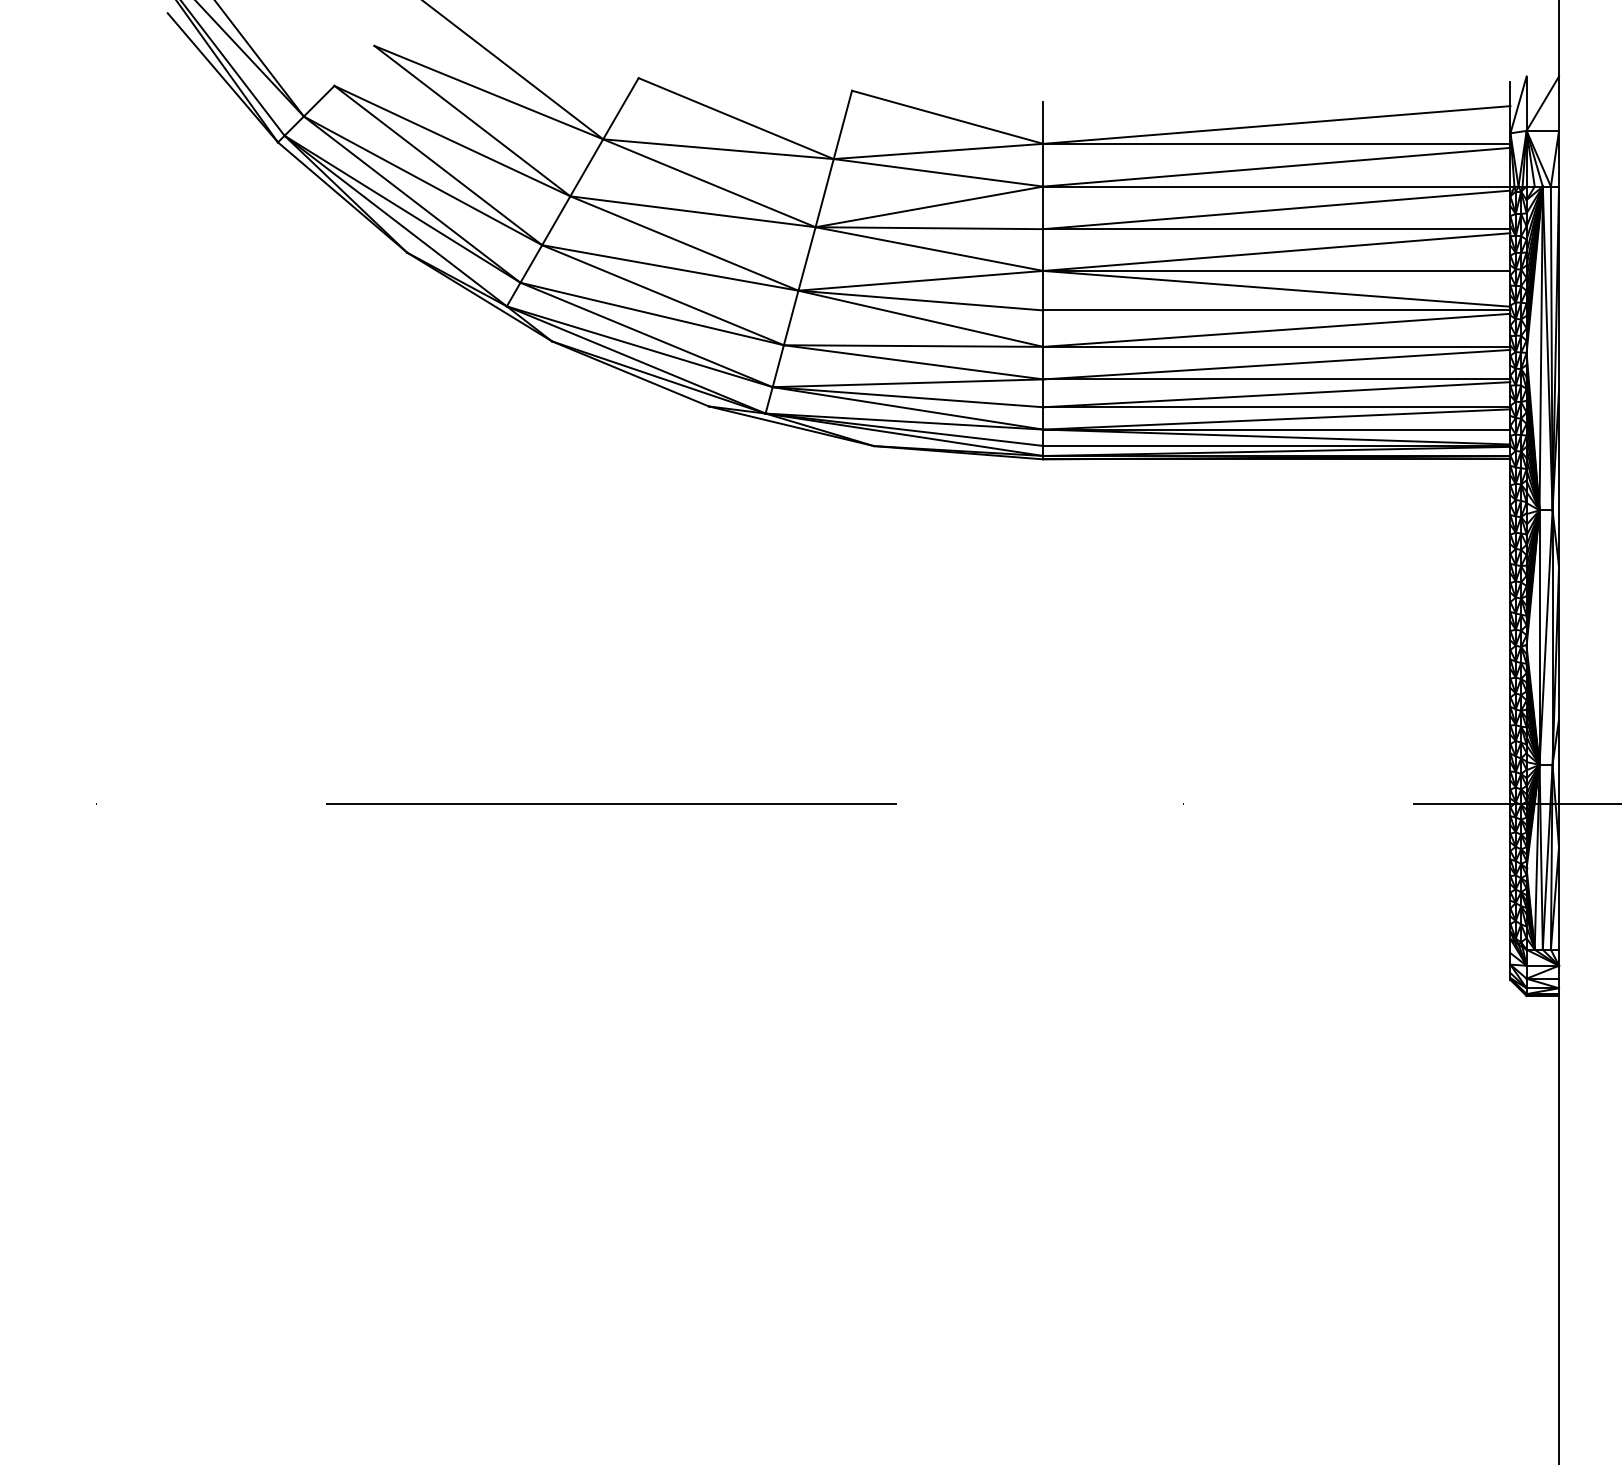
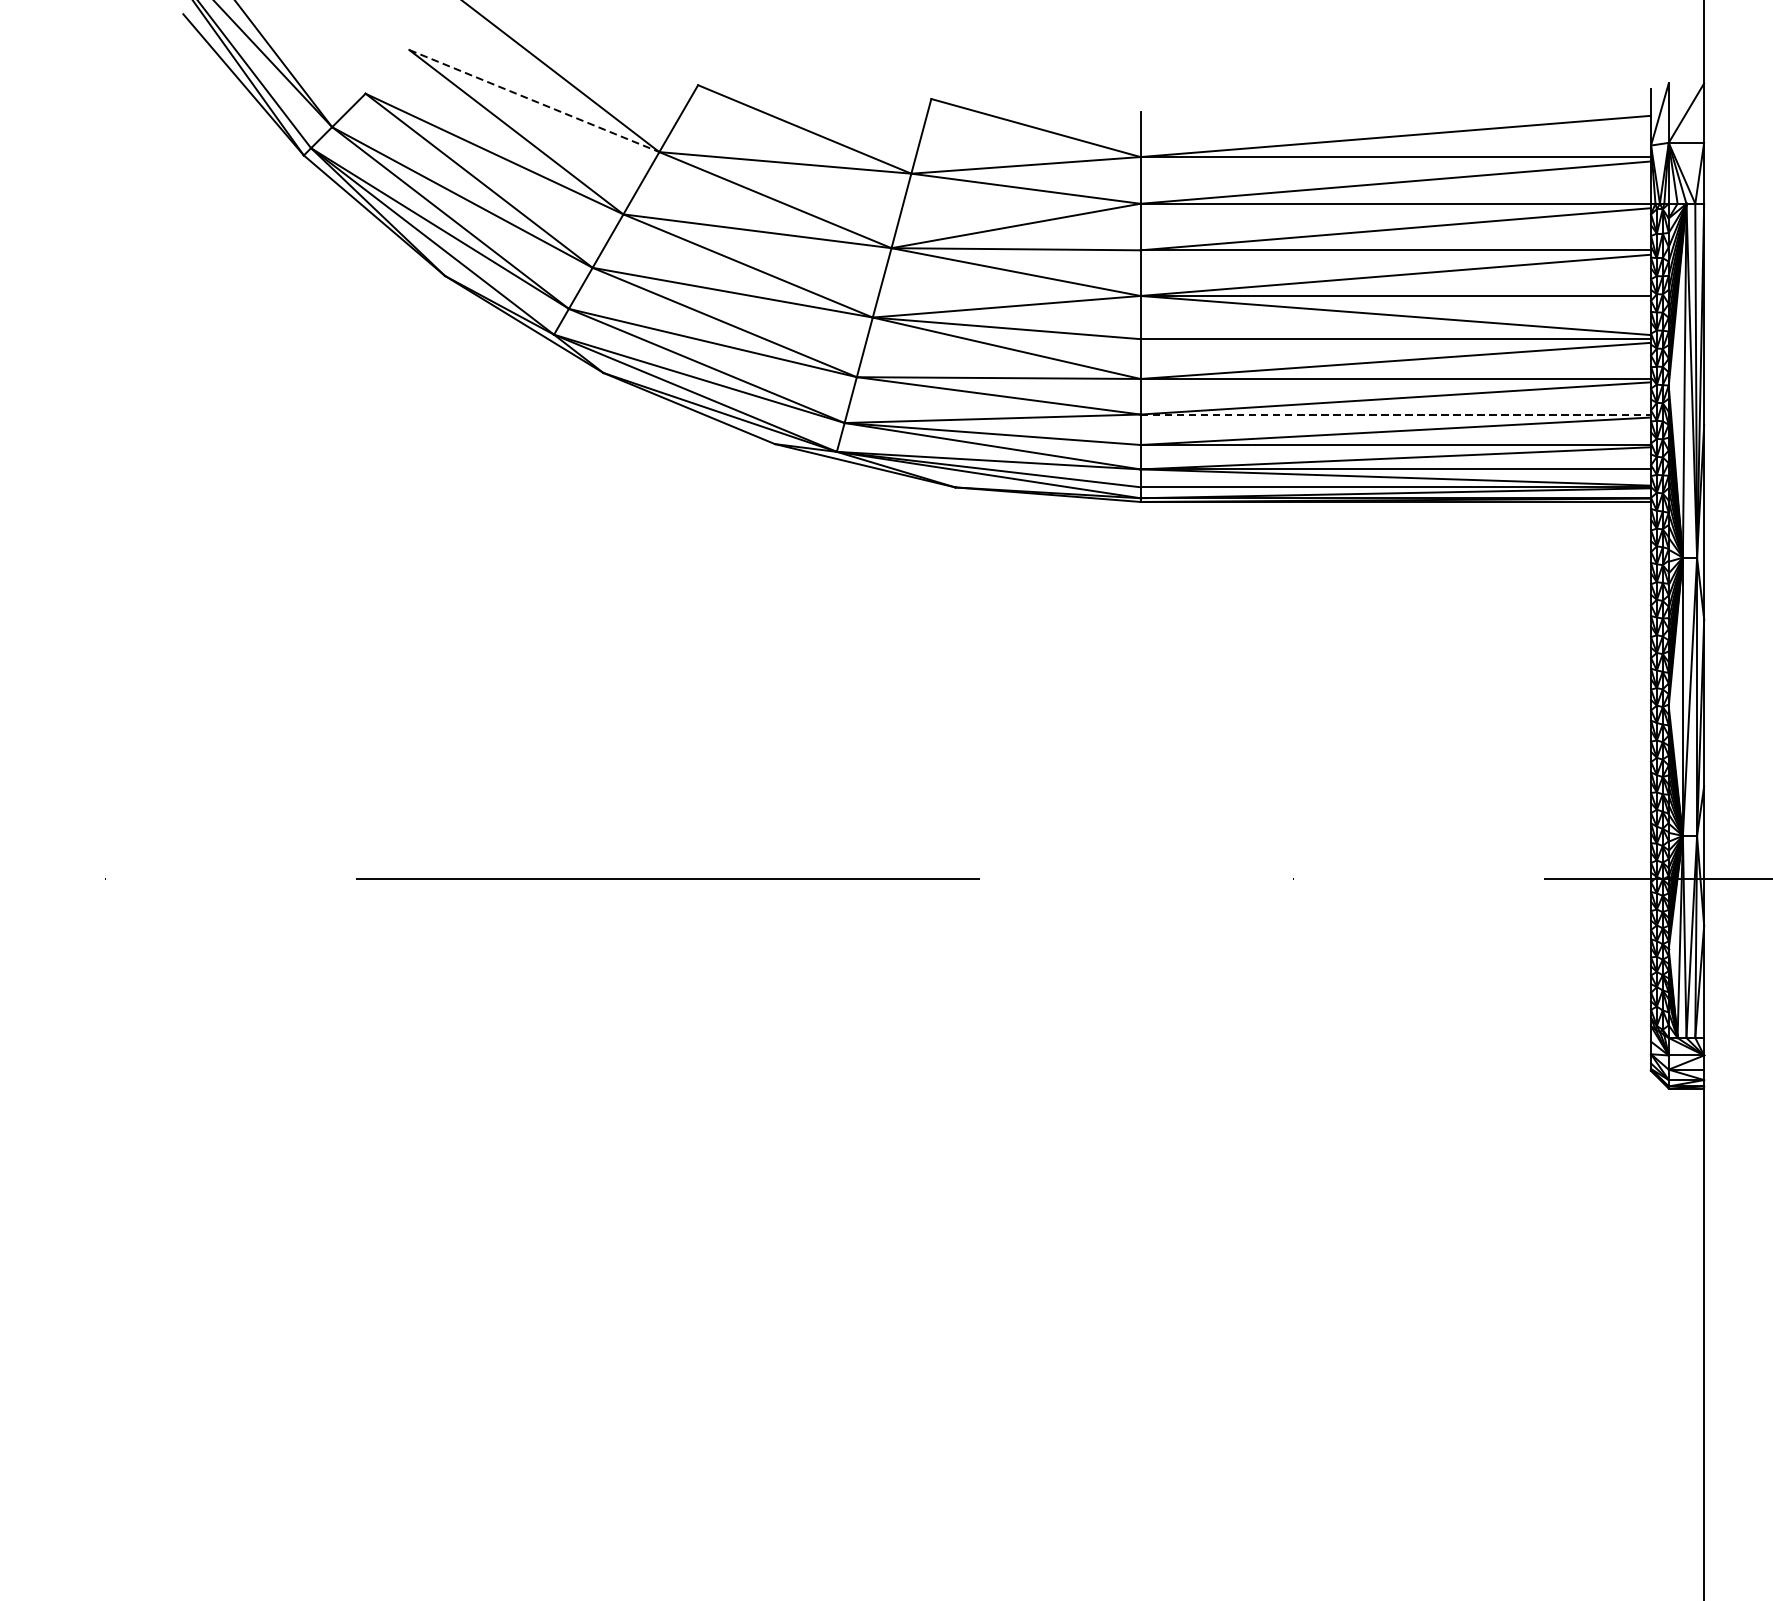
line: (488, 92) -> (533, 100), solid -> dashed
line: (1276, 379) -> (1395, 414), solid -> dashed

